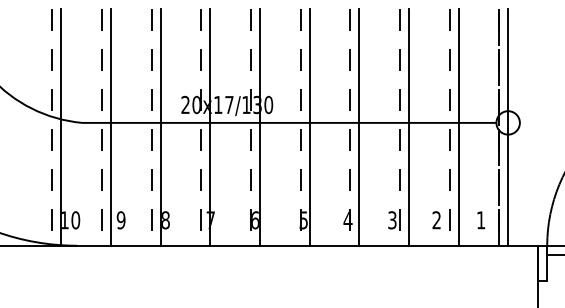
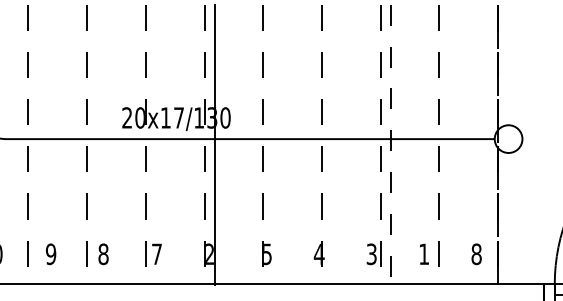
line: (110, 127) -> (38, 144), removed
line: (160, 127) -> (97, 144), removed
line: (210, 127) -> (156, 144), removed
line: (309, 127) -> (273, 144), removed
line: (359, 127) -> (332, 144), removed
line: (458, 127) -> (449, 144), removed
line: (508, 127) -> (508, 144), removed
line: (408, 128) -> (390, 145), solid -> dashed
text: (255, 220) -> (209, 254), 6 -> 2
text: (436, 220) -> (423, 254), 2 -> 1
text: (480, 220) -> (475, 254), 1 -> 8

